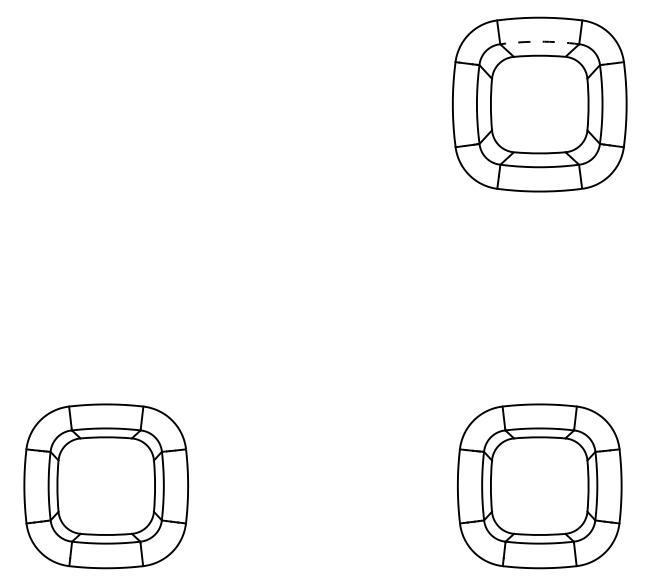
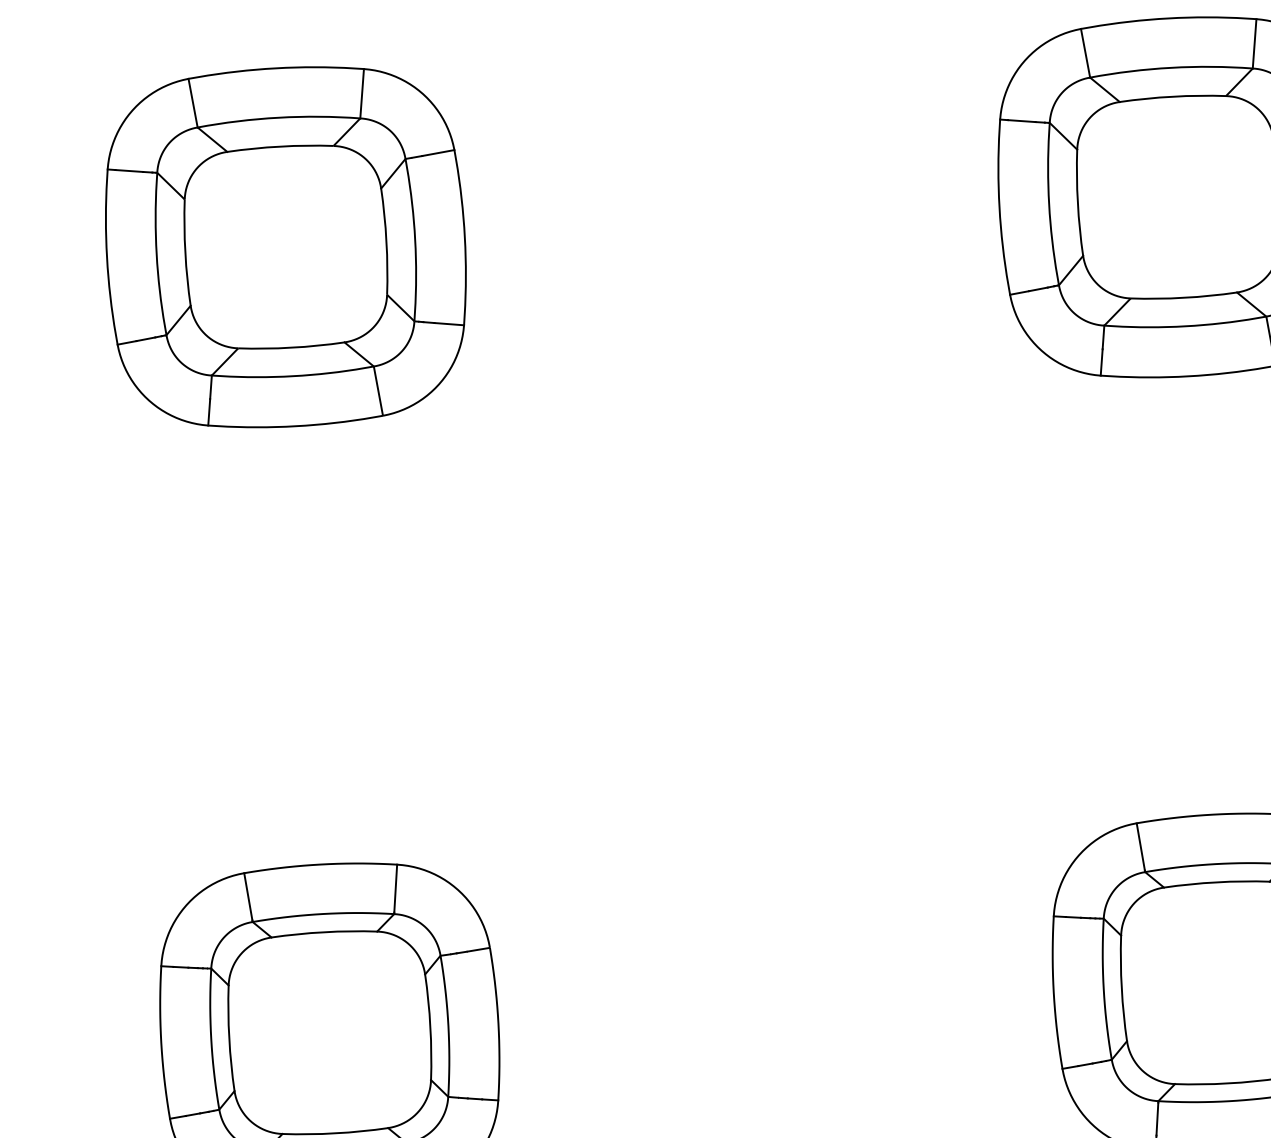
arc: (539, 41) -> (1170, 67), dashed -> solid
part: (105, 104) -> (284, 247), added

